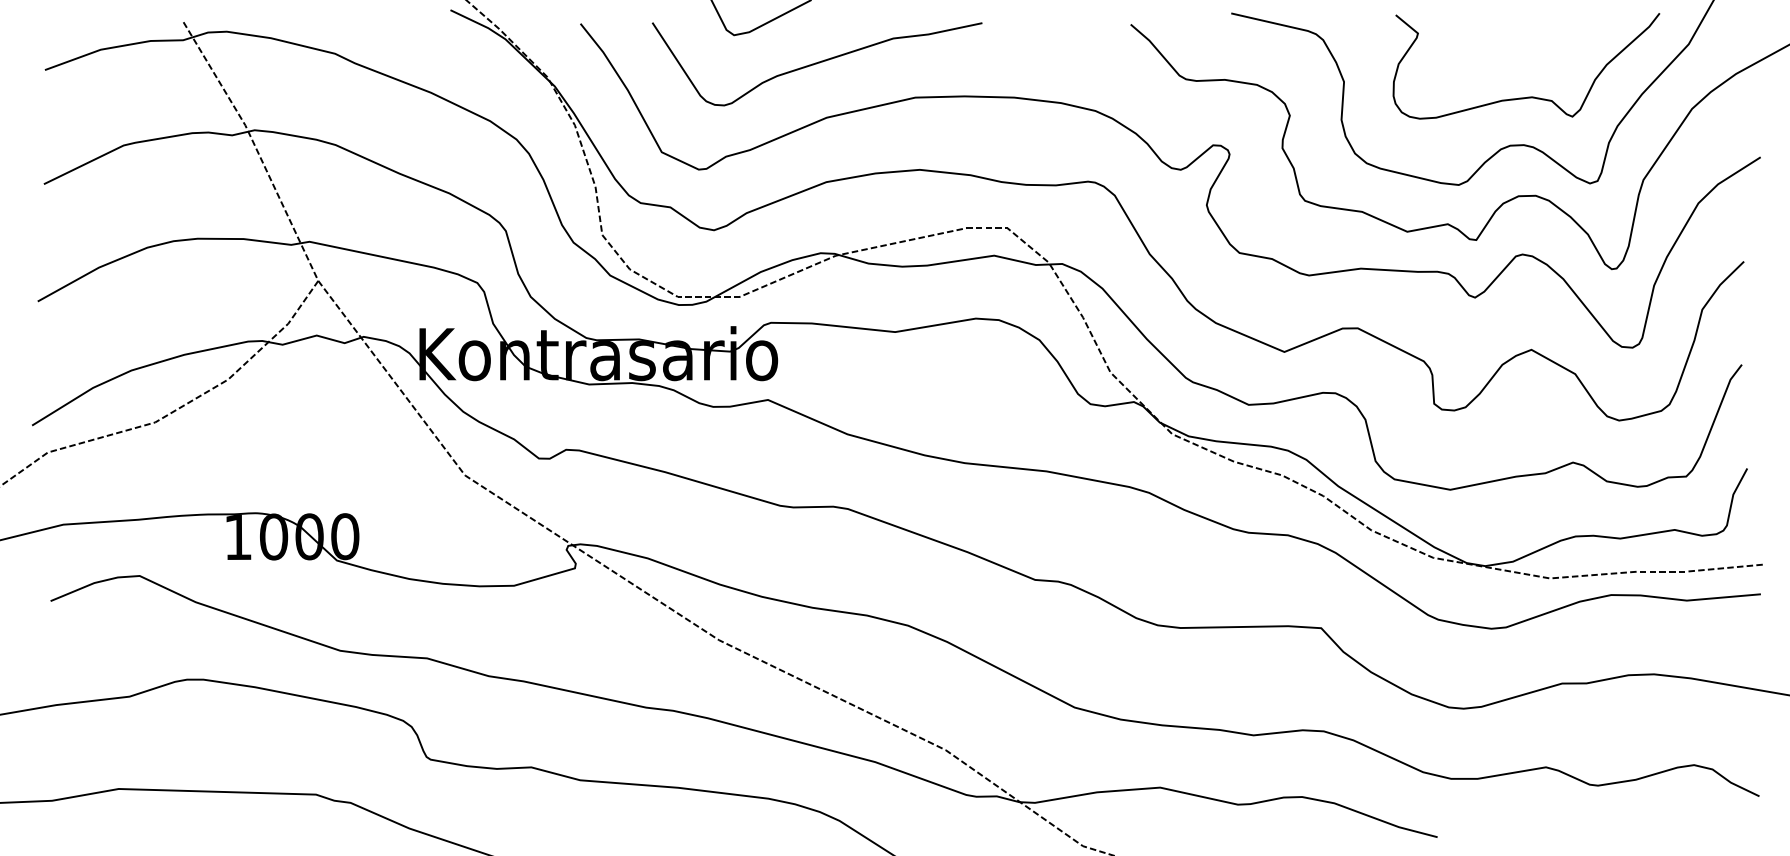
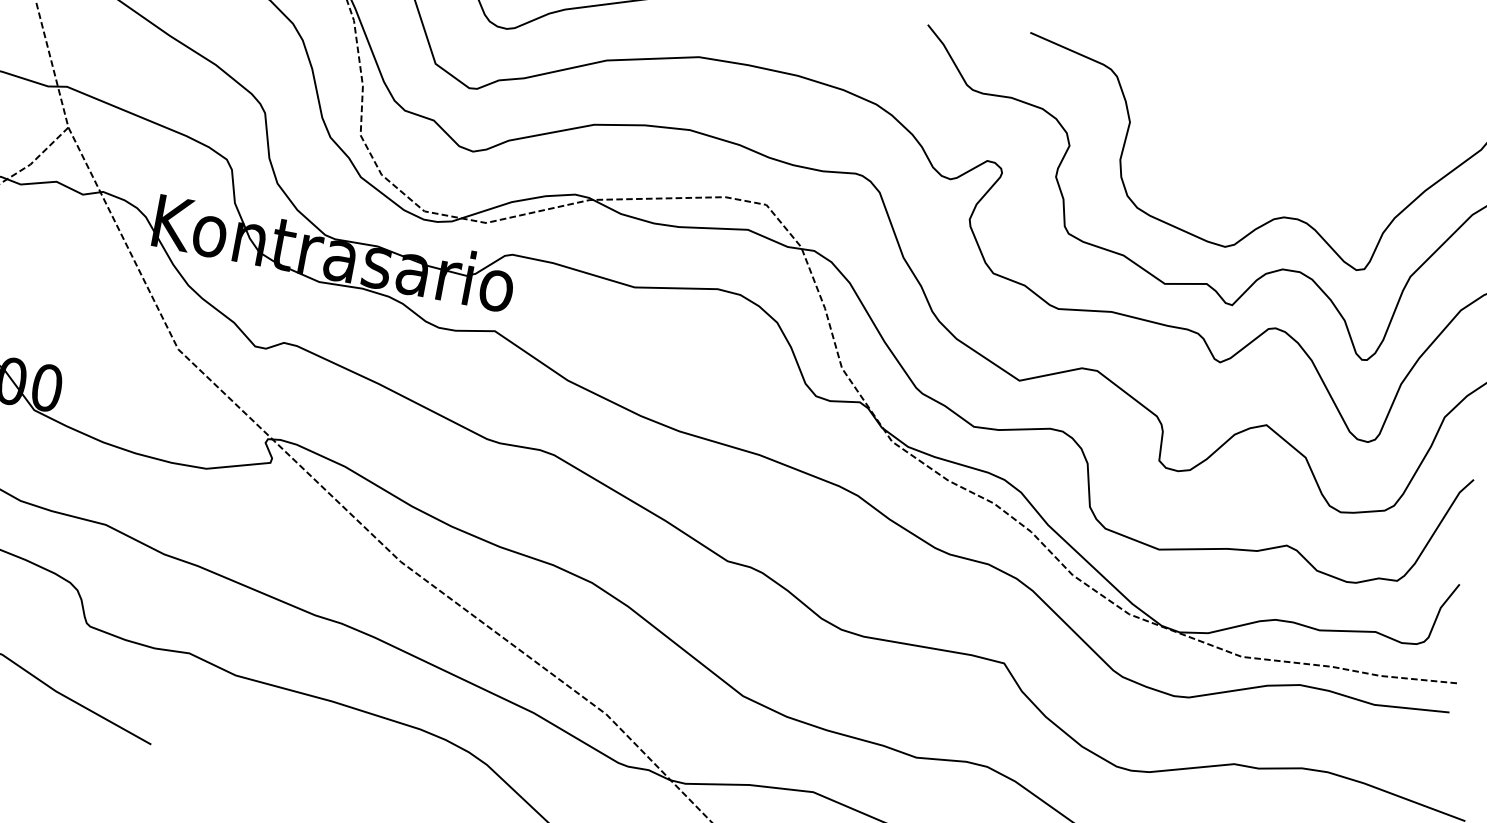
part: (1527, 96) -> (1310, 171), removed

